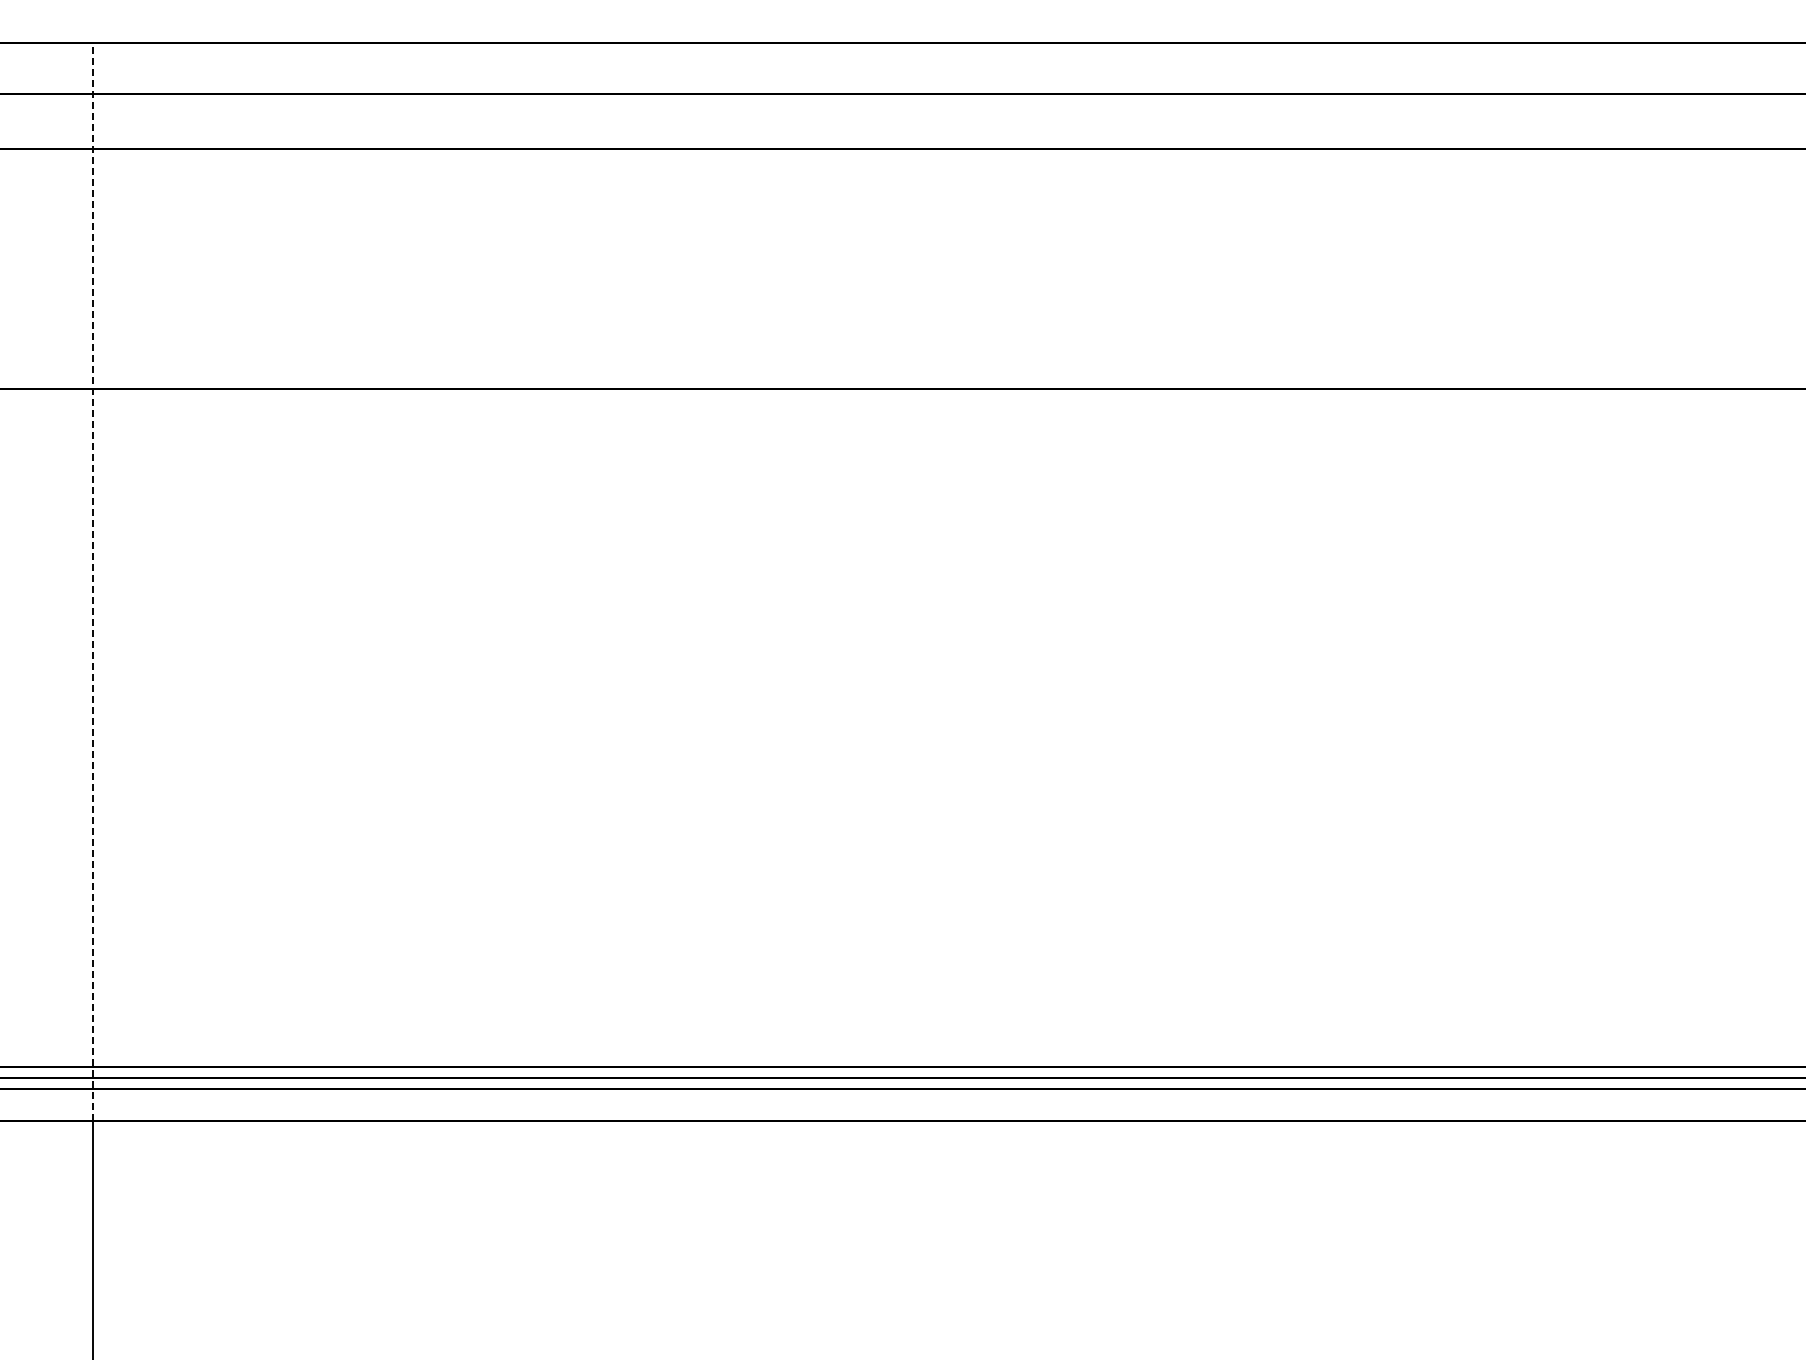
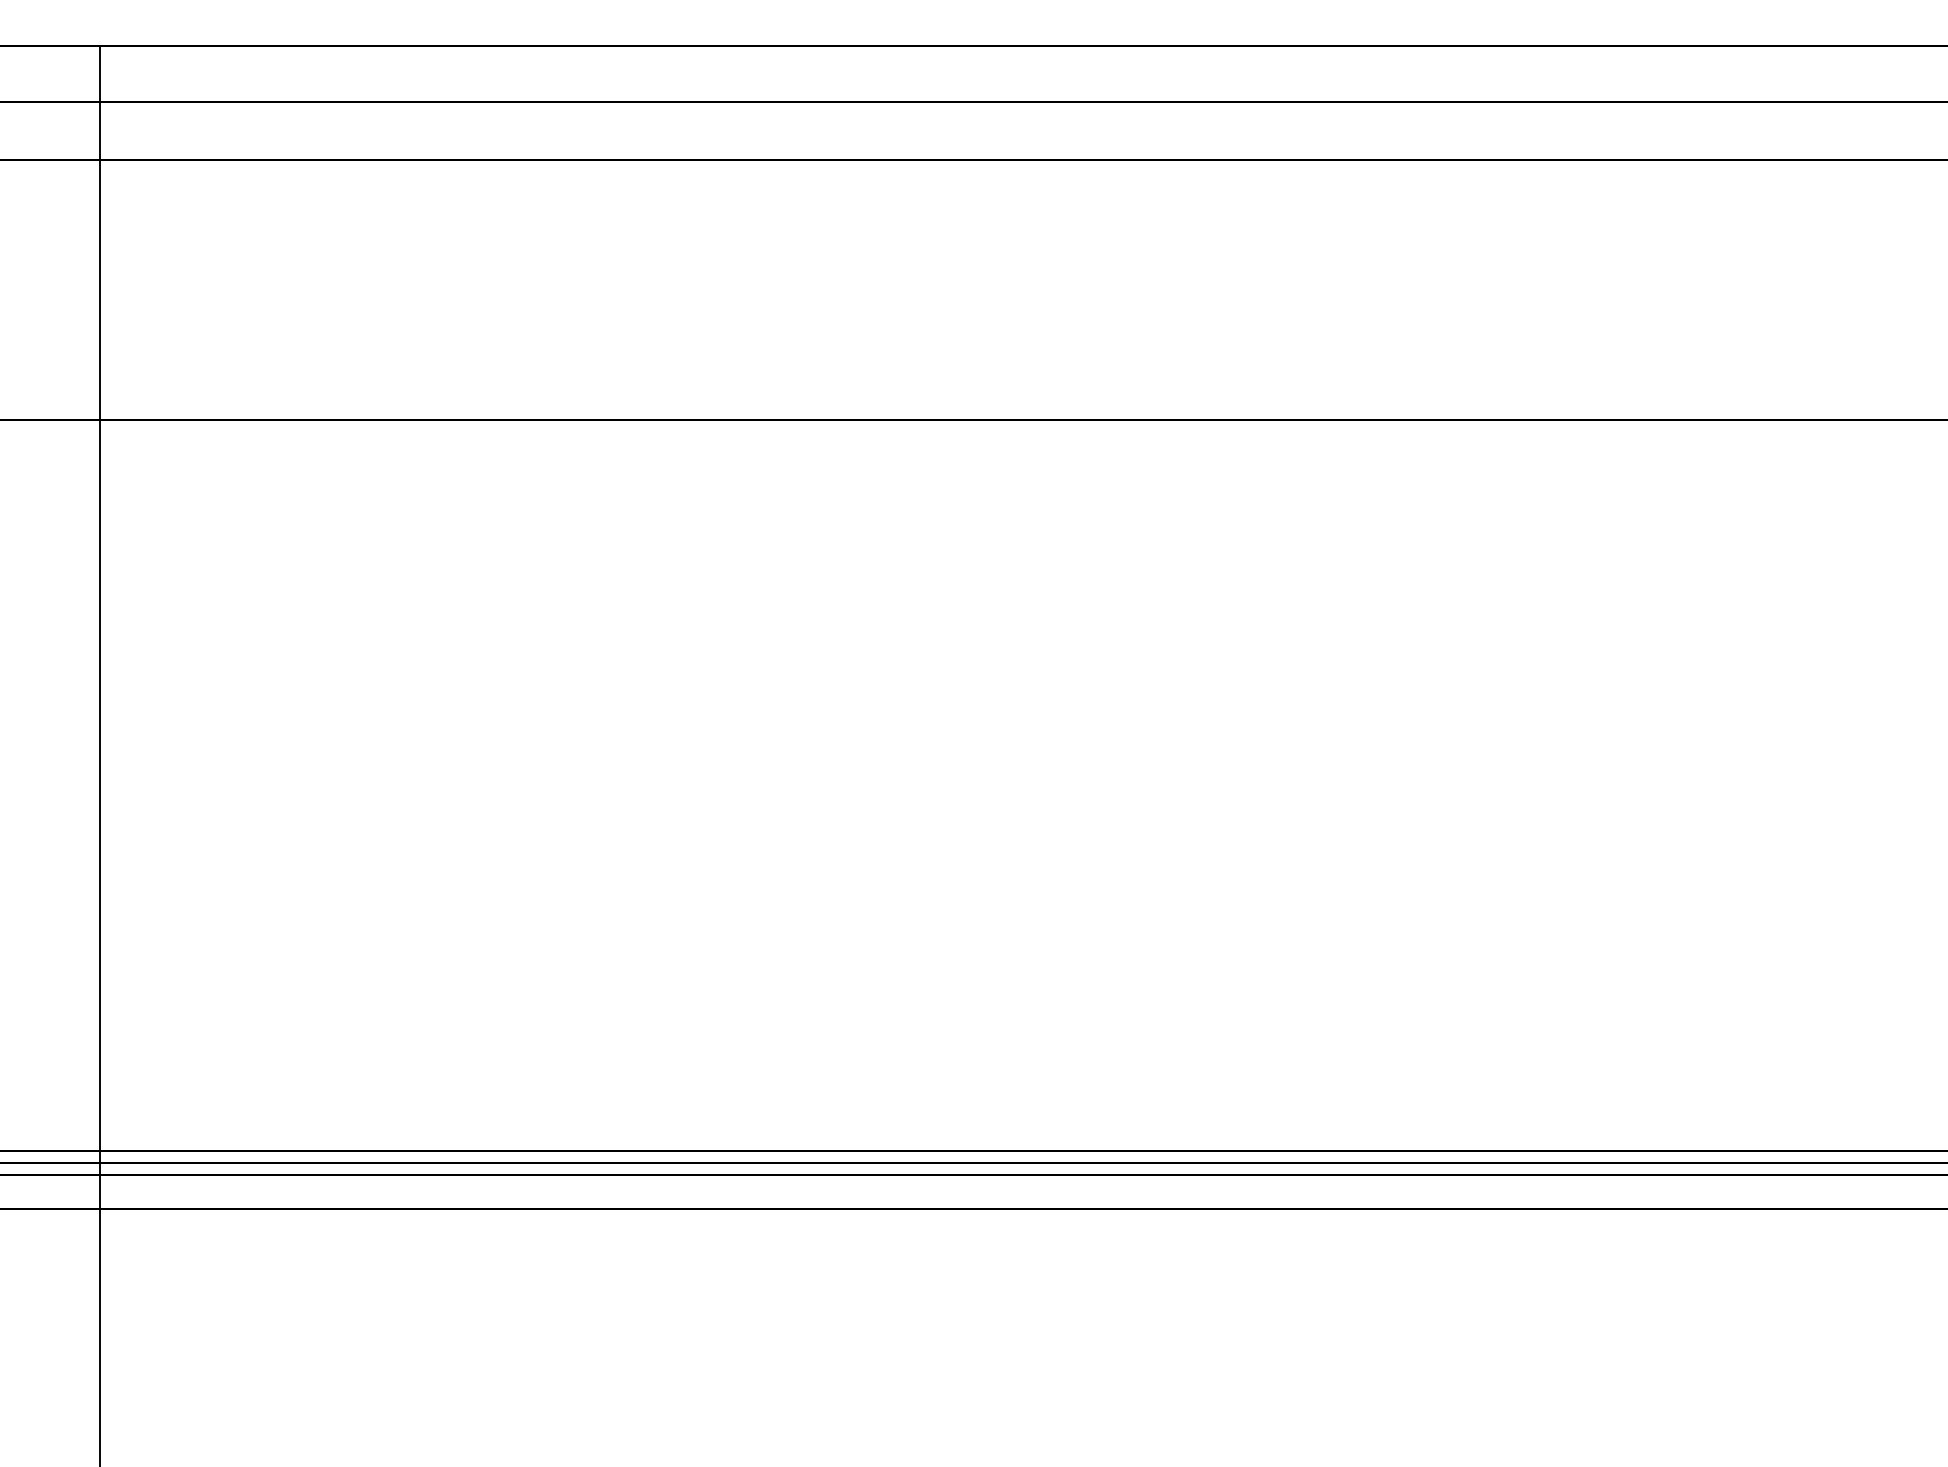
line: (92, 581) -> (99, 627), dashed -> solid

